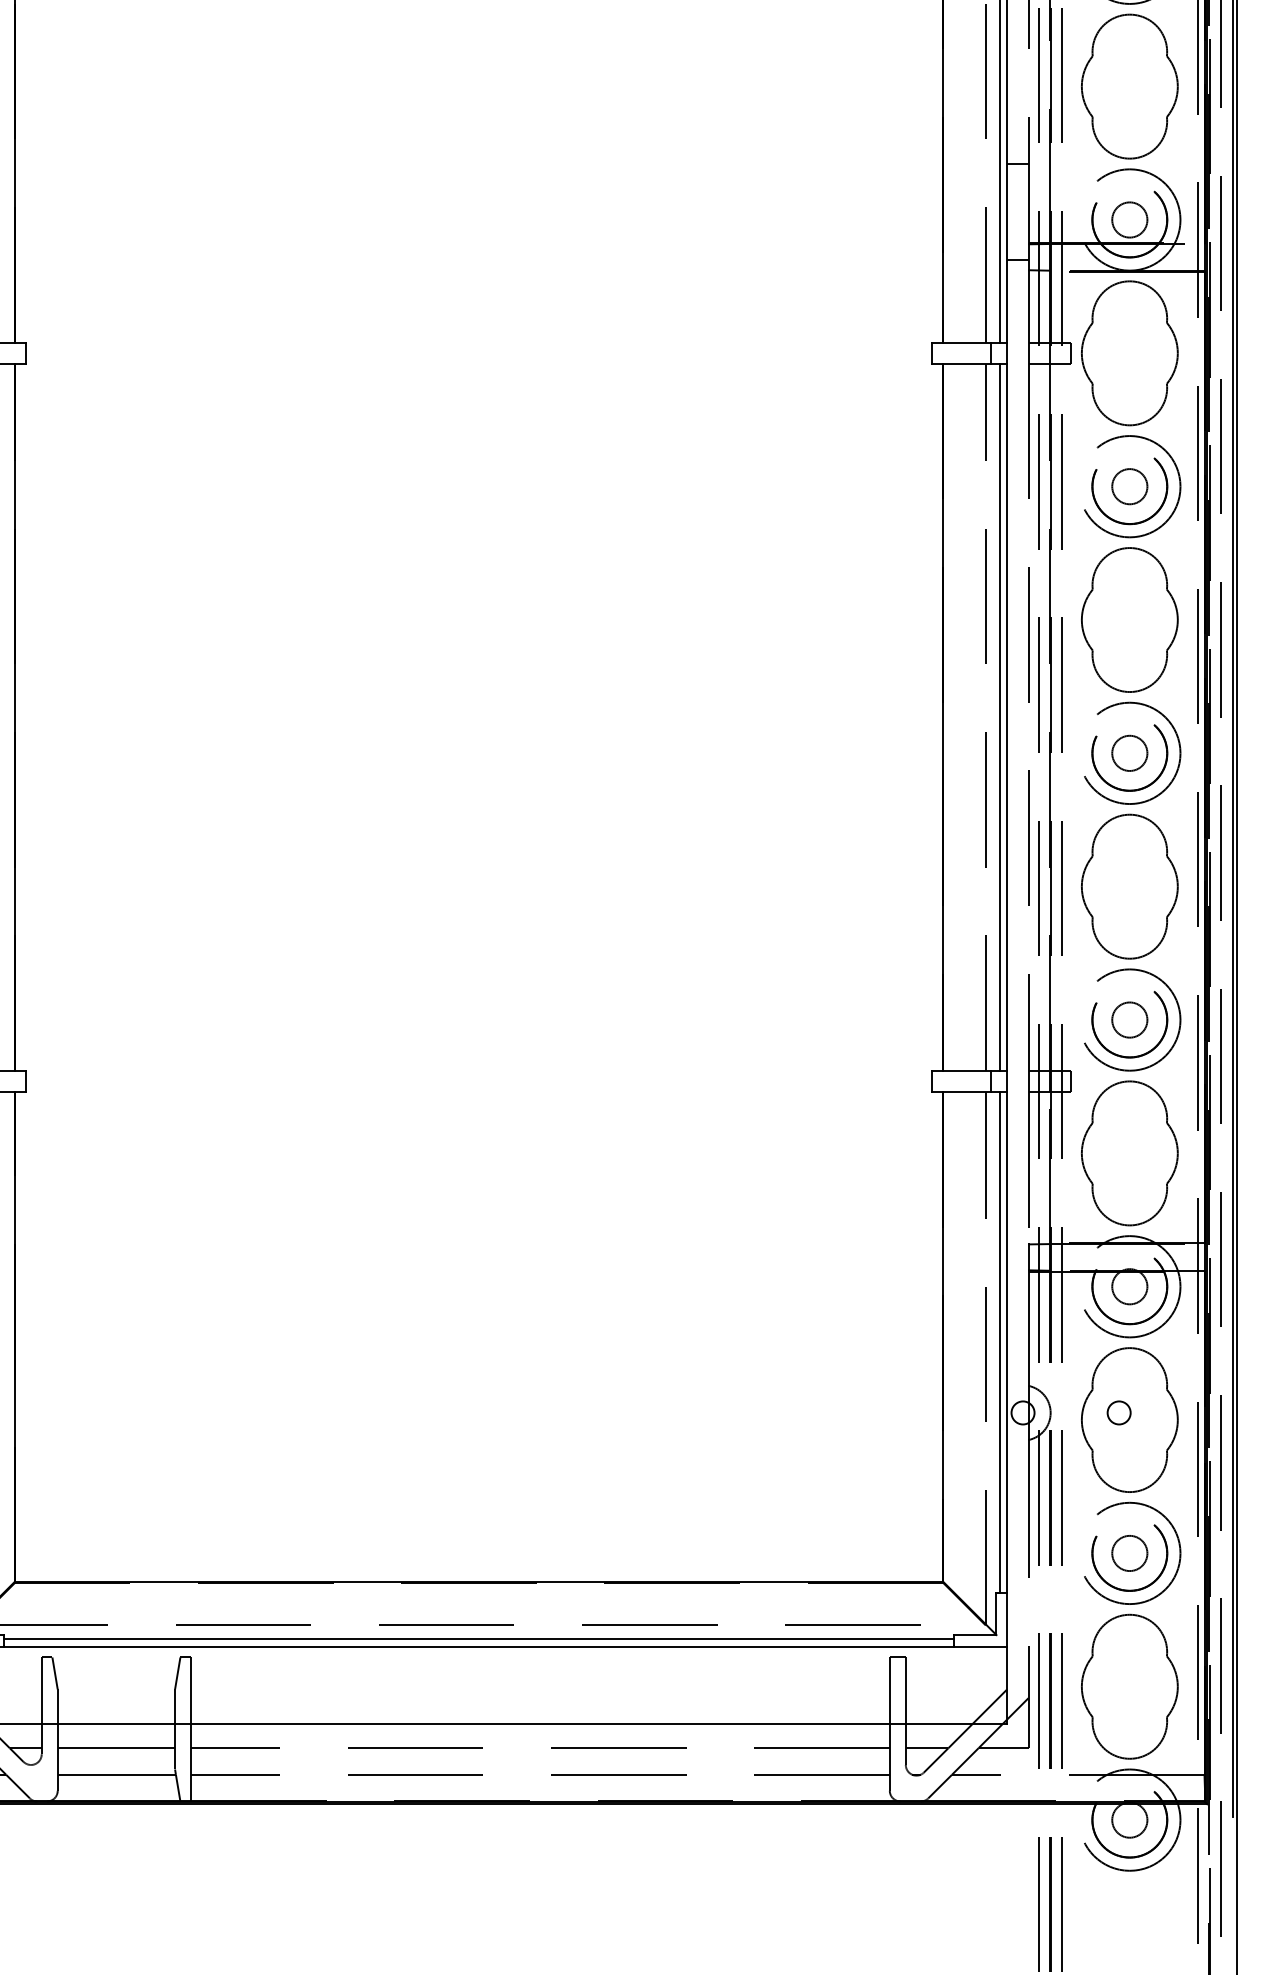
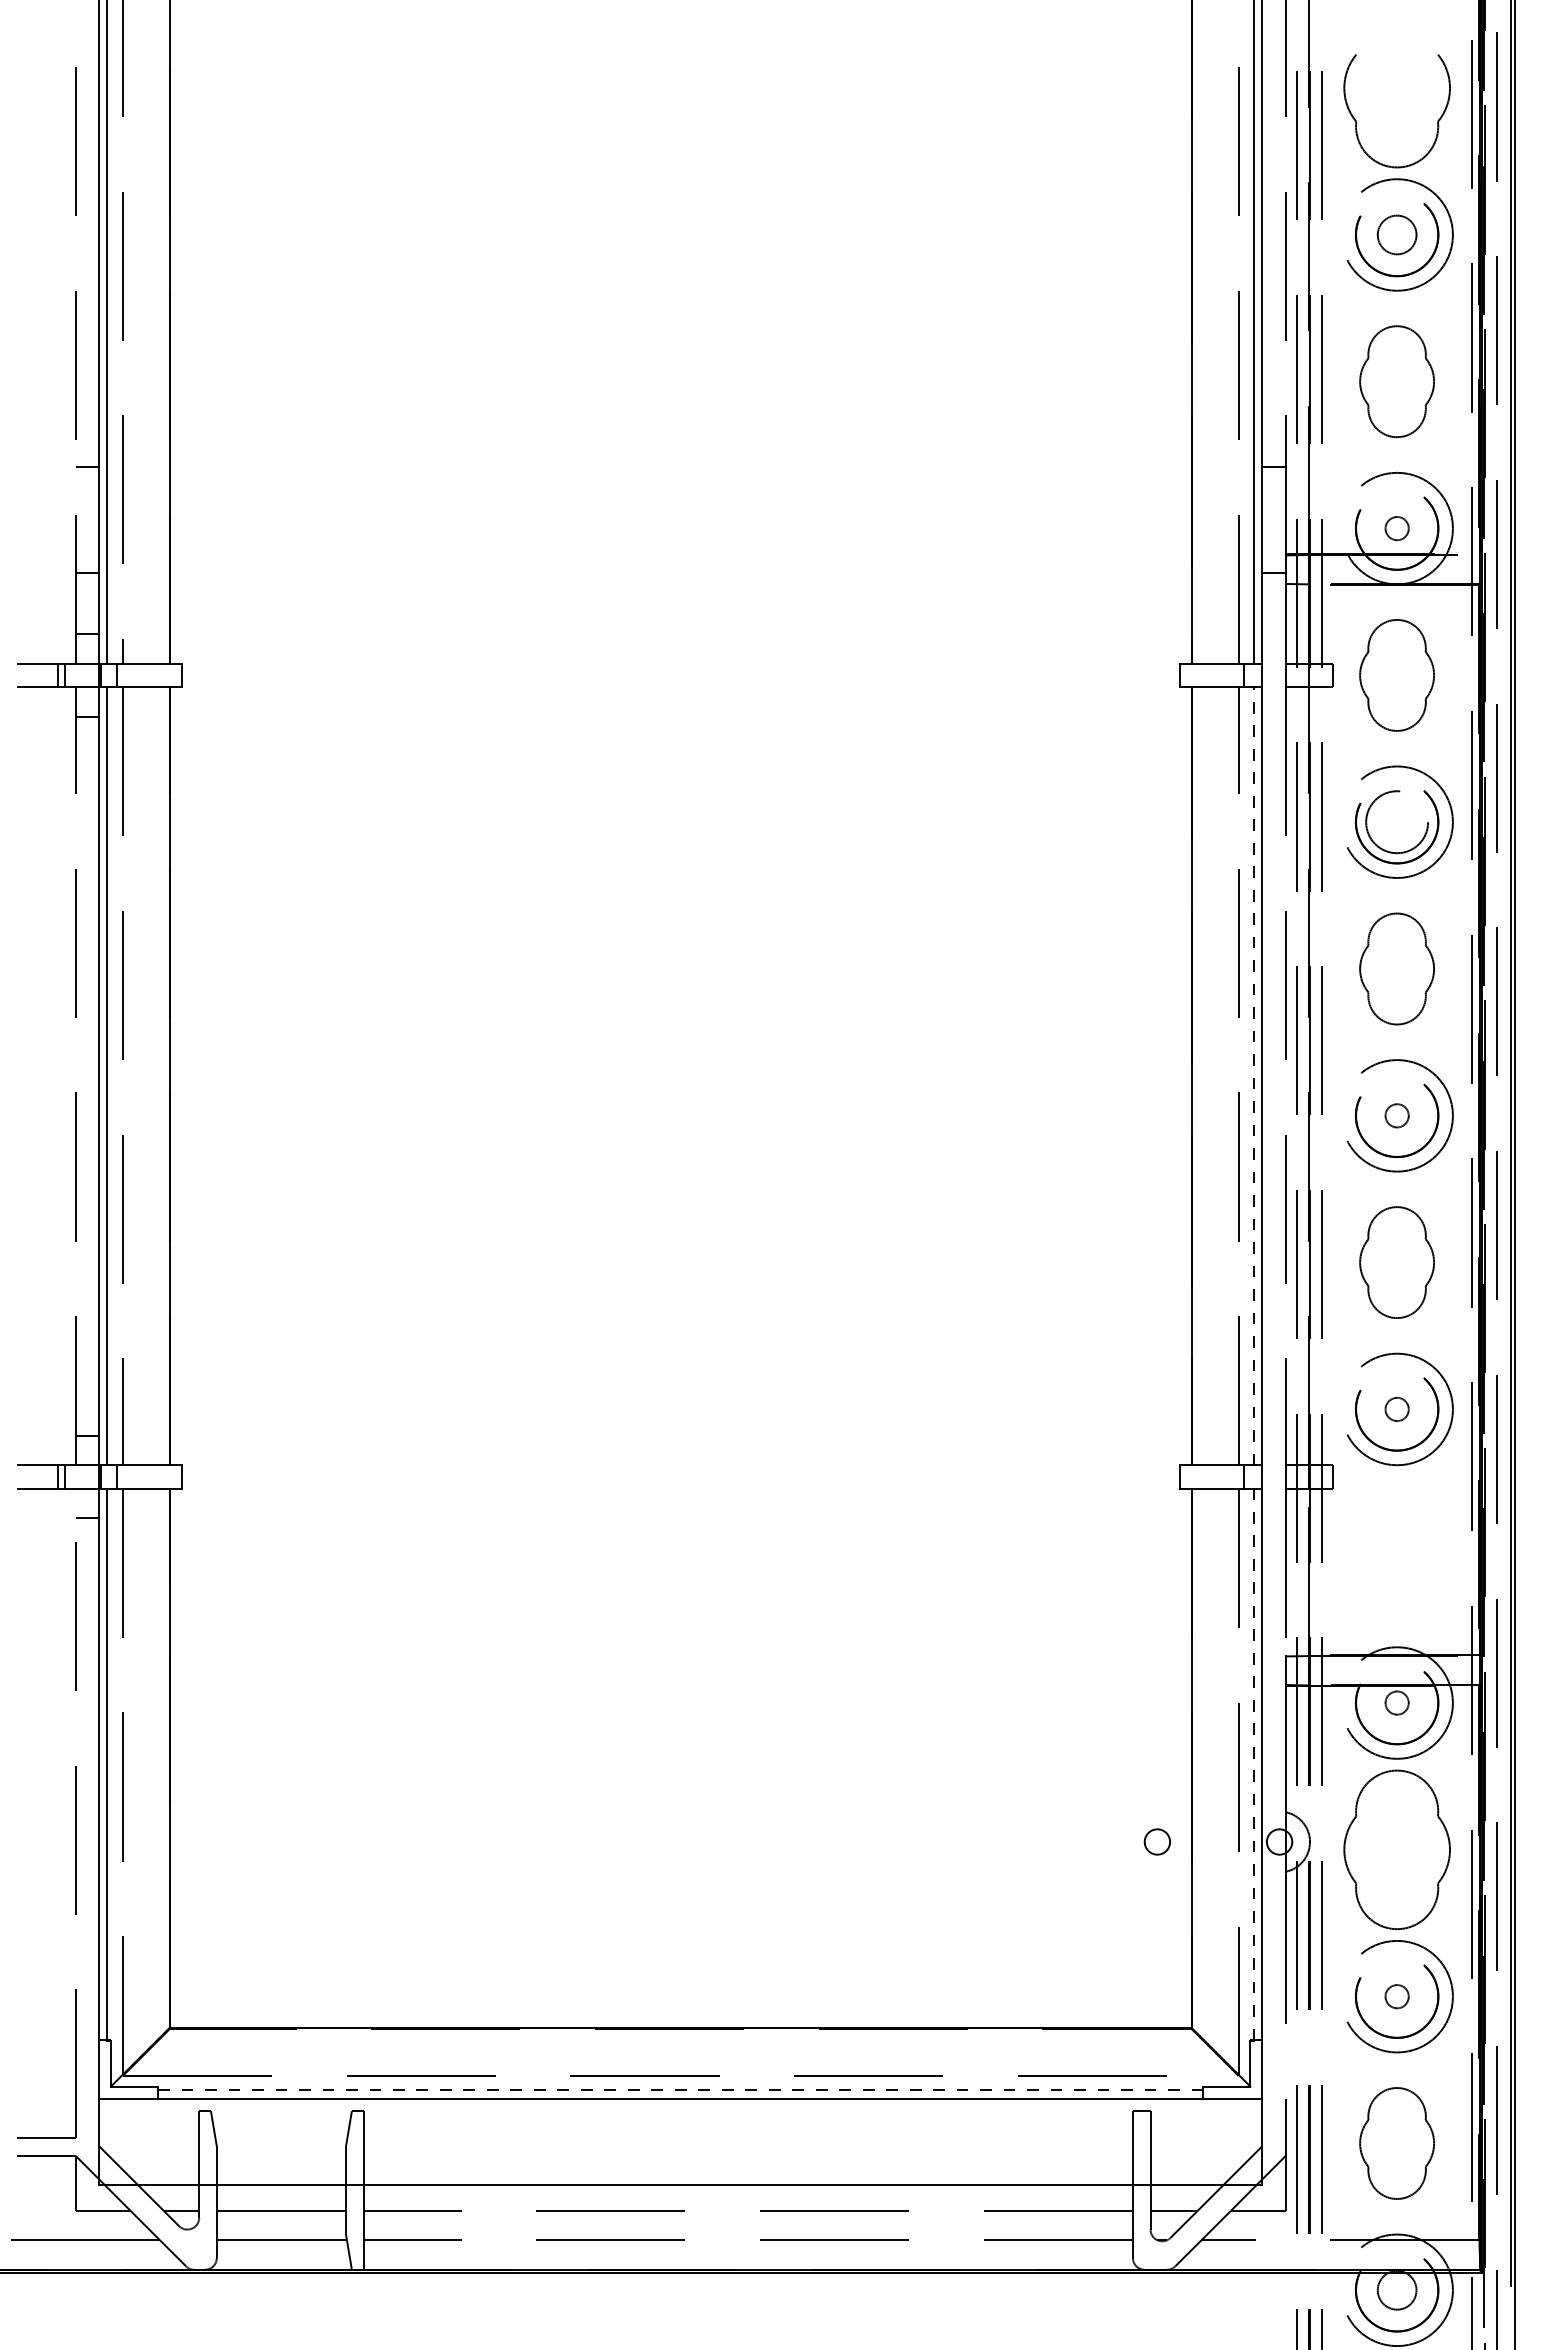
part: (1129, 86) -> (1396, 381), size x0.7
circle: (1129, 219) -> (1396, 528), size x0.6
part: (1129, 353) -> (1396, 675), size x0.7
circle: (1129, 486) -> (1396, 821), size x1.6
part: (1129, 619) -> (1396, 968), size x0.7
line: (1000, 716) -> (1254, 1075), solid -> dashed
circle: (1129, 753) -> (1396, 1115), size x0.6
part: (1129, 886) -> (1396, 1262), size x0.7
circle: (1129, 1020) -> (1396, 1409), size x0.6
part: (1129, 1153) -> (1396, 1556), removed
circle: (1129, 1286) -> (1396, 1702), size x0.6
line: (1000, 1342) -> (1254, 1764), solid -> dashed
circle: (1118, 1412) -> (1156, 1841), moved
circle: (1129, 1553) -> (1396, 1996), size x0.6
line: (478, 1638) -> (680, 2090), solid -> dashed
part: (1129, 1686) -> (1396, 2143), size x0.7

